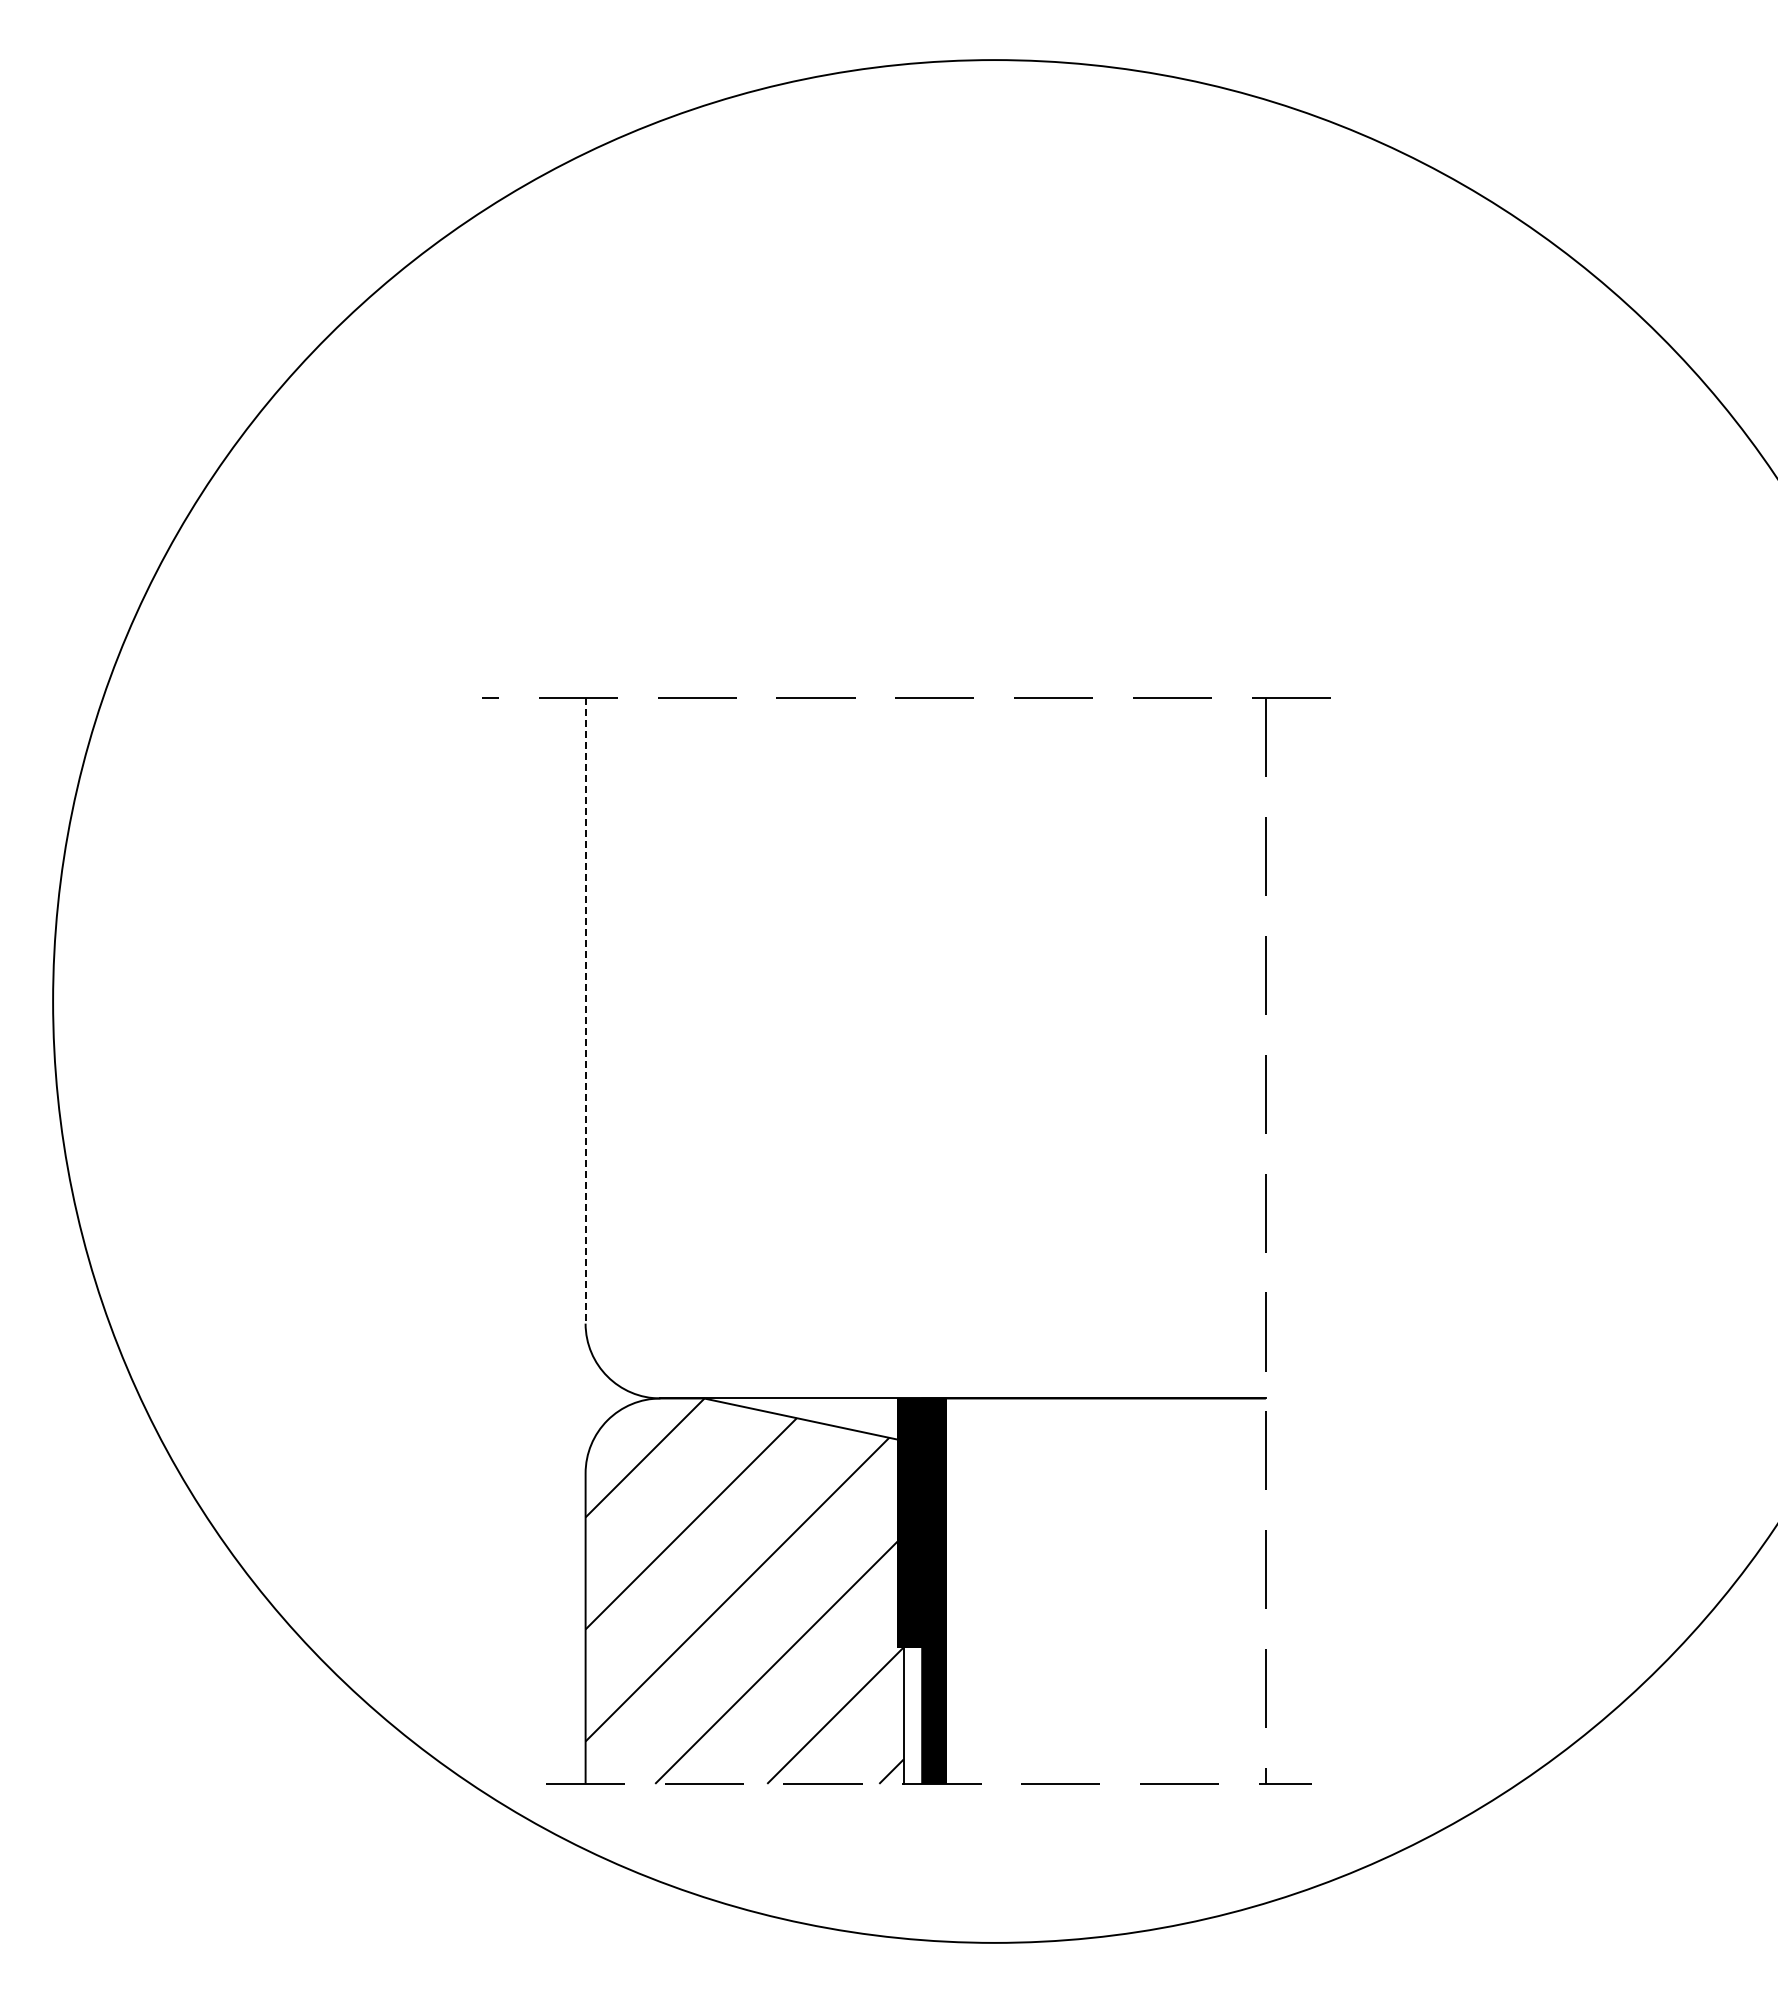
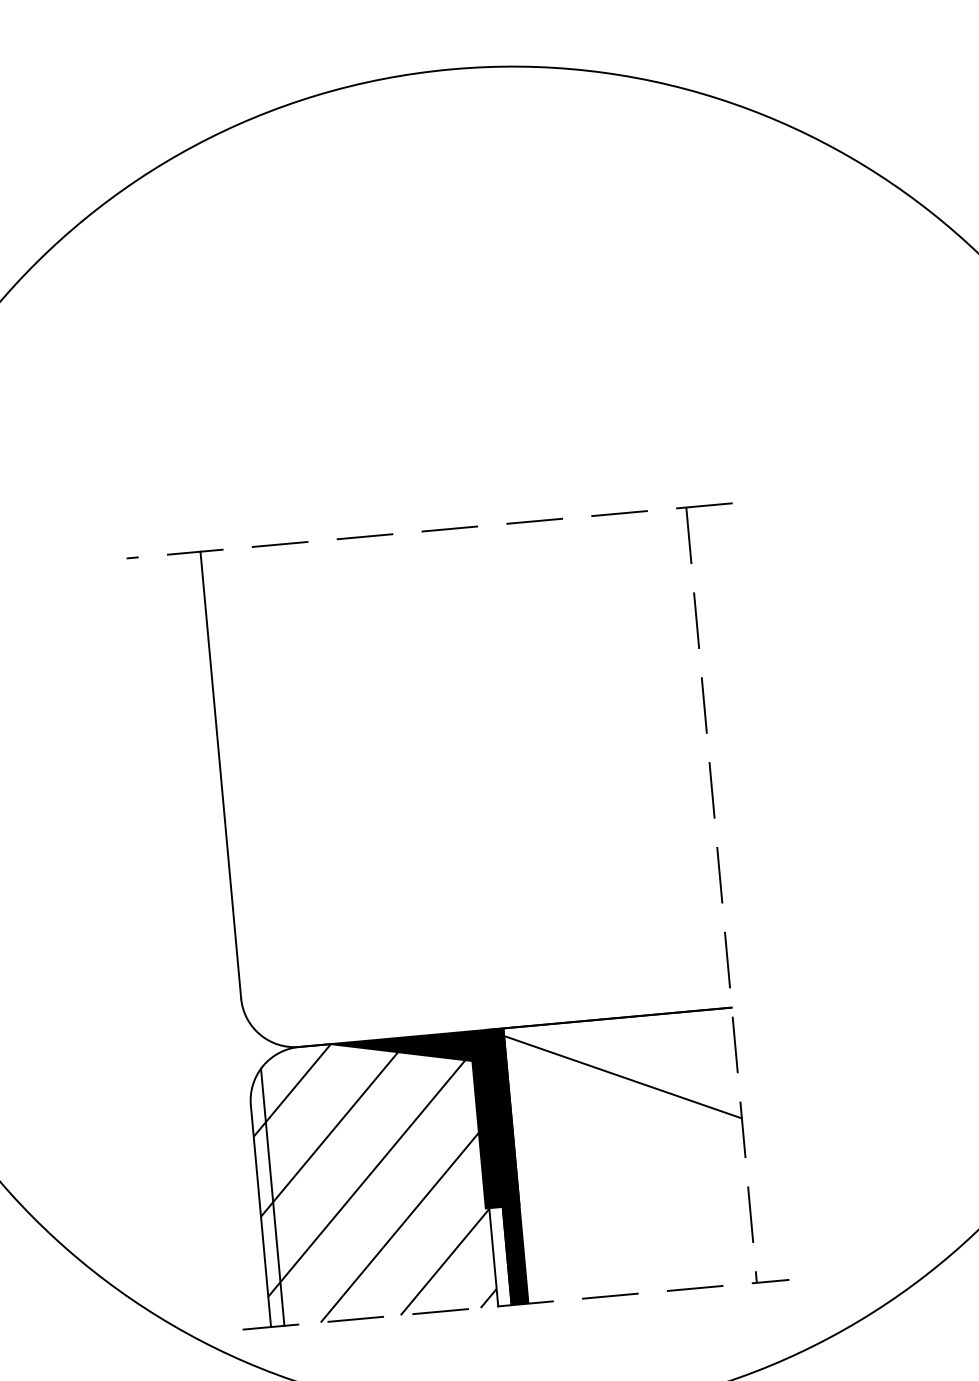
line: (585, 1010) -> (220, 774), dashed -> solid
fill: (803, 1419) -> (402, 1052), added
line: (1093, 1475) -> (613, 1073), added
line: (604, 1603) -> (272, 1197), added

